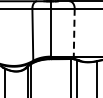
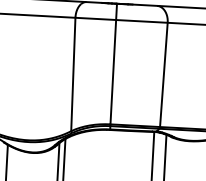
line: (74, 32) -> (164, 74), dashed -> solid

